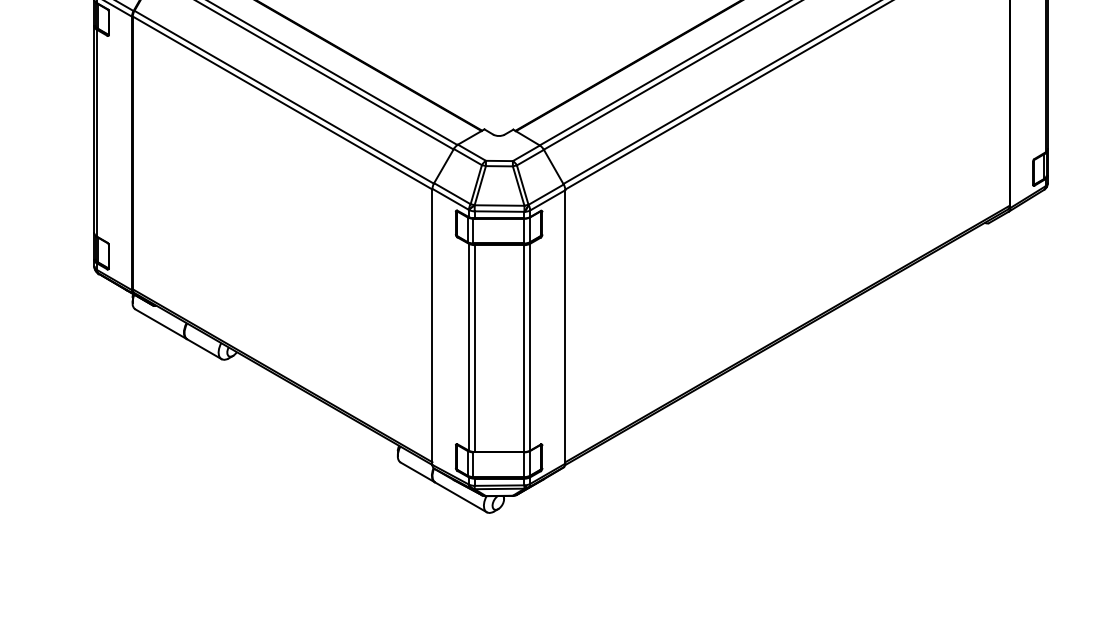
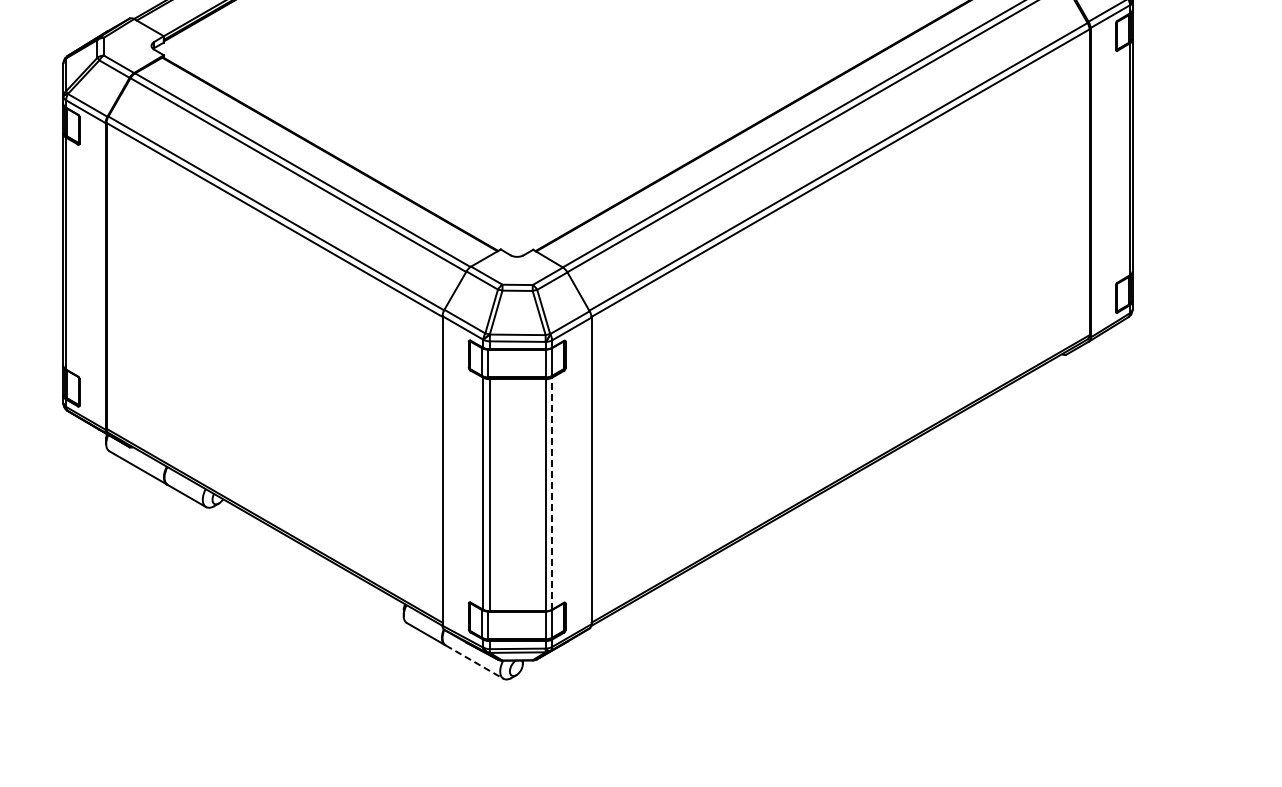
line: (530, 347) -> (552, 493), solid -> dashed
line: (461, 497) -> (475, 662), solid -> dashed

